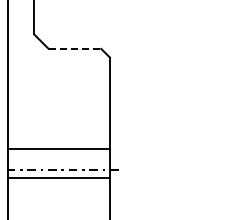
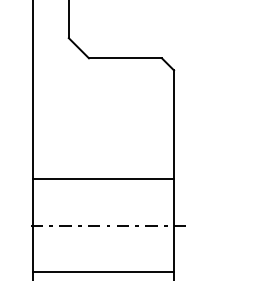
line: (75, 48) -> (126, 57), dashed -> solid
line: (58, 149) -> (102, 179), moved
line: (58, 177) -> (102, 271), moved

